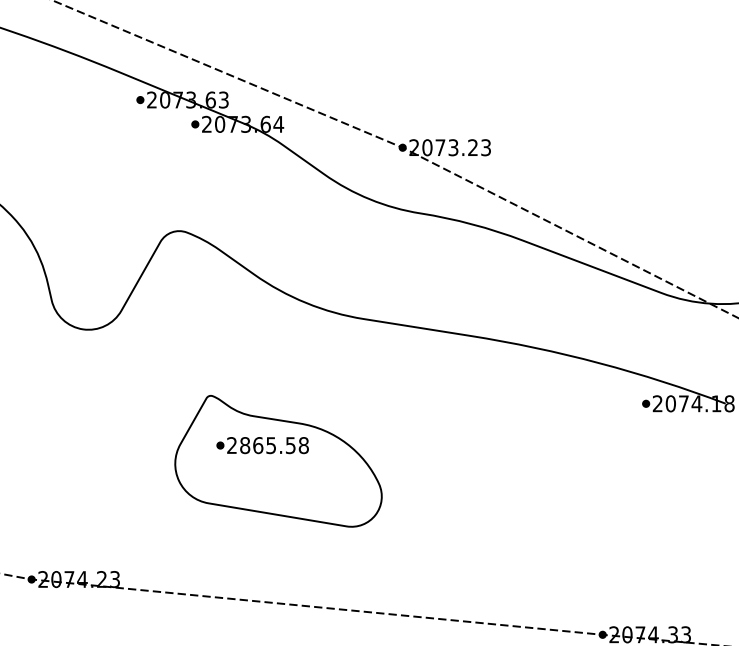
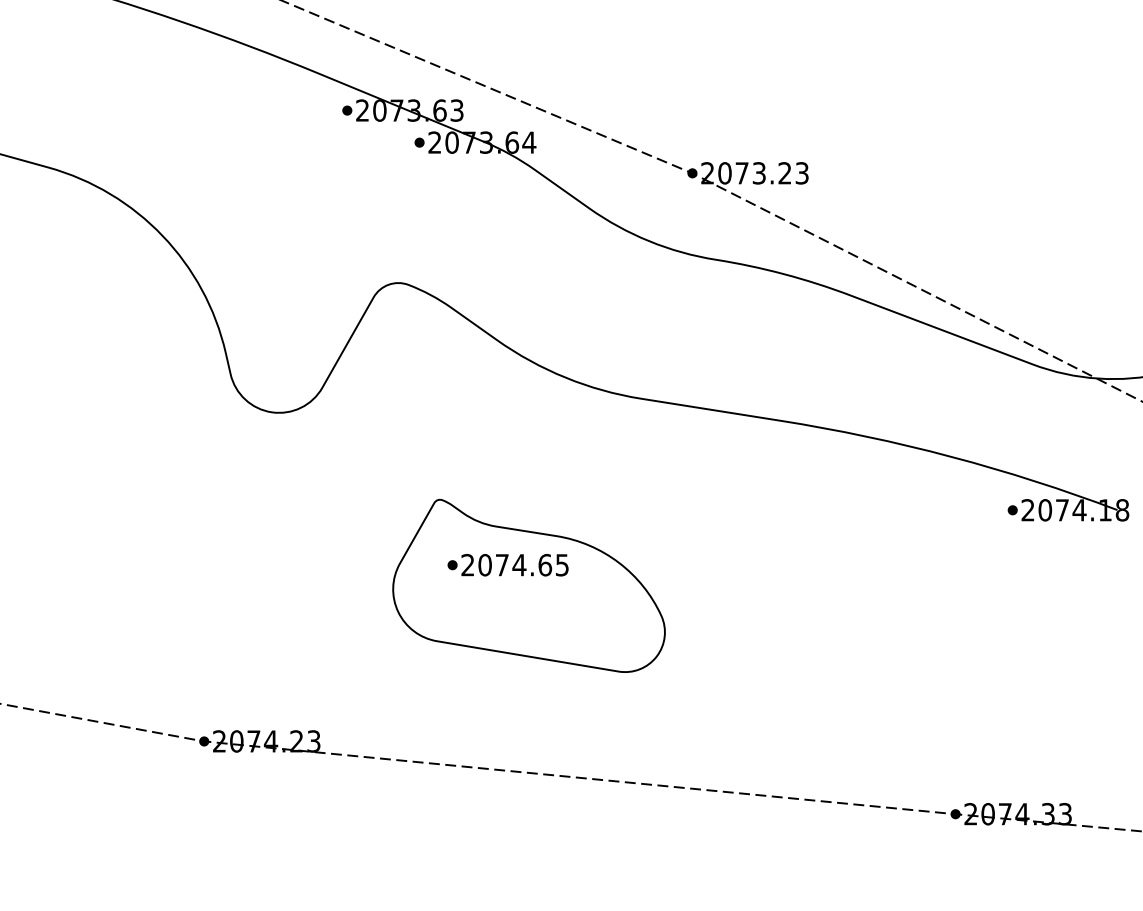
text: (274, 445) -> (523, 564), 2865.58 -> 2074.65

